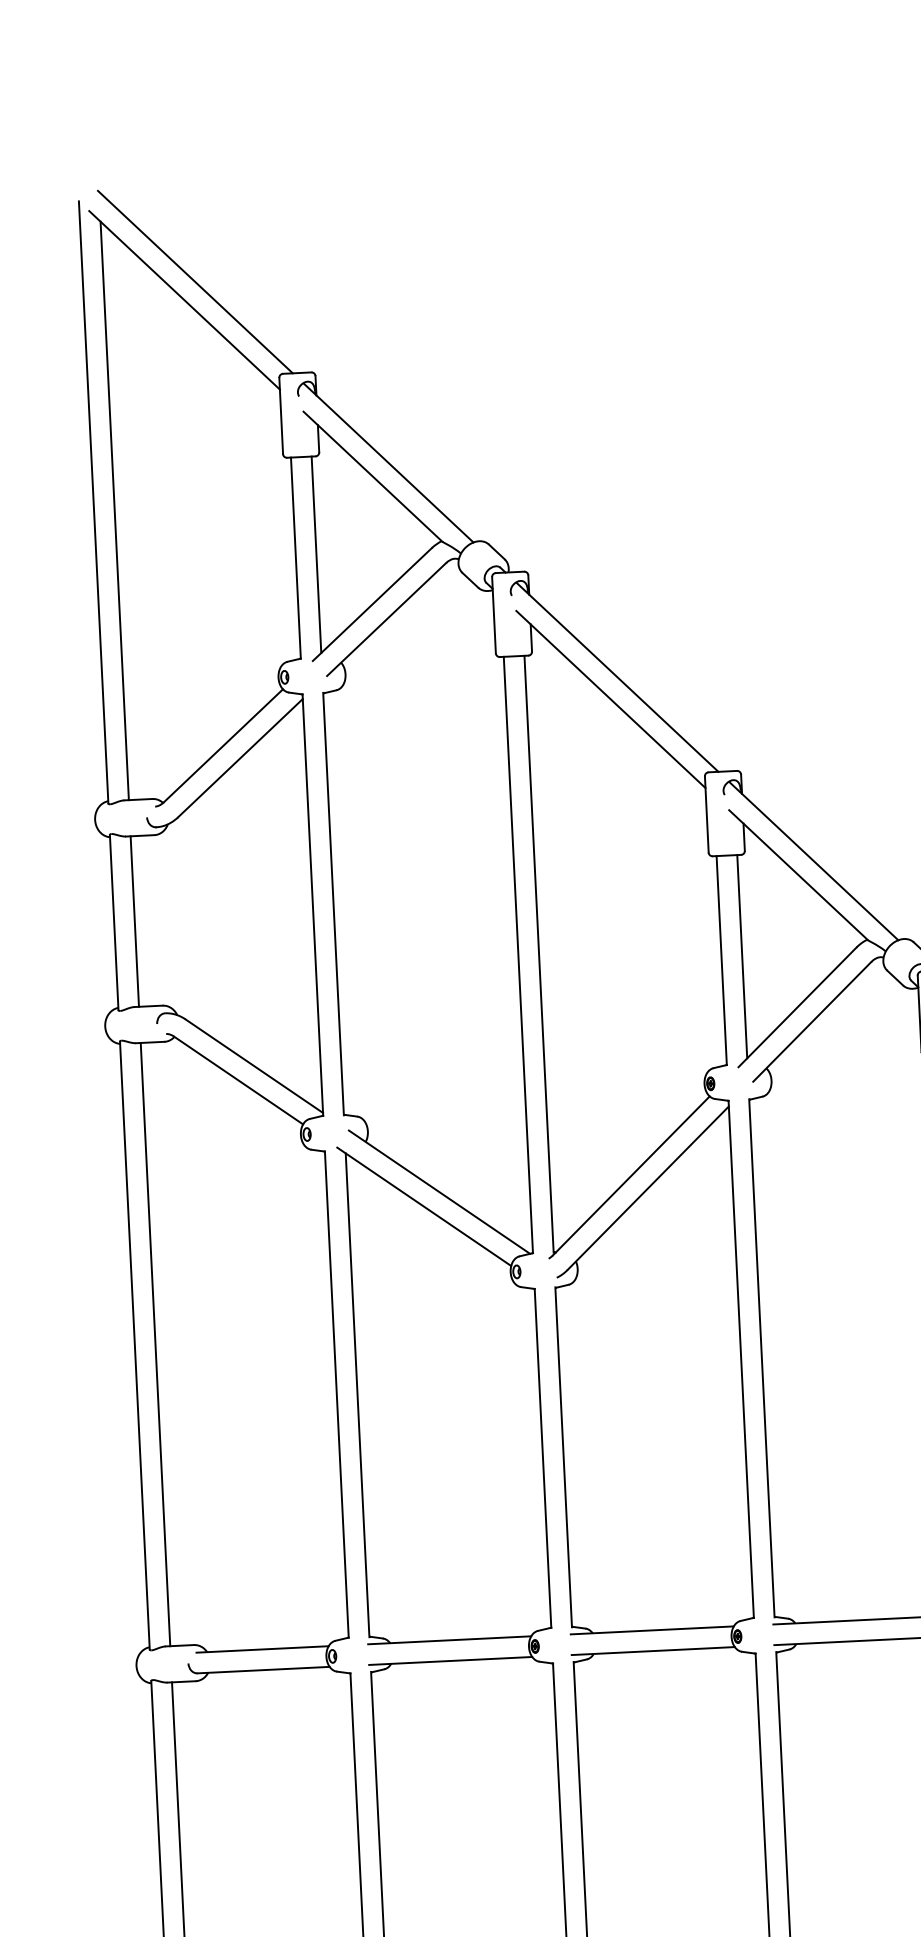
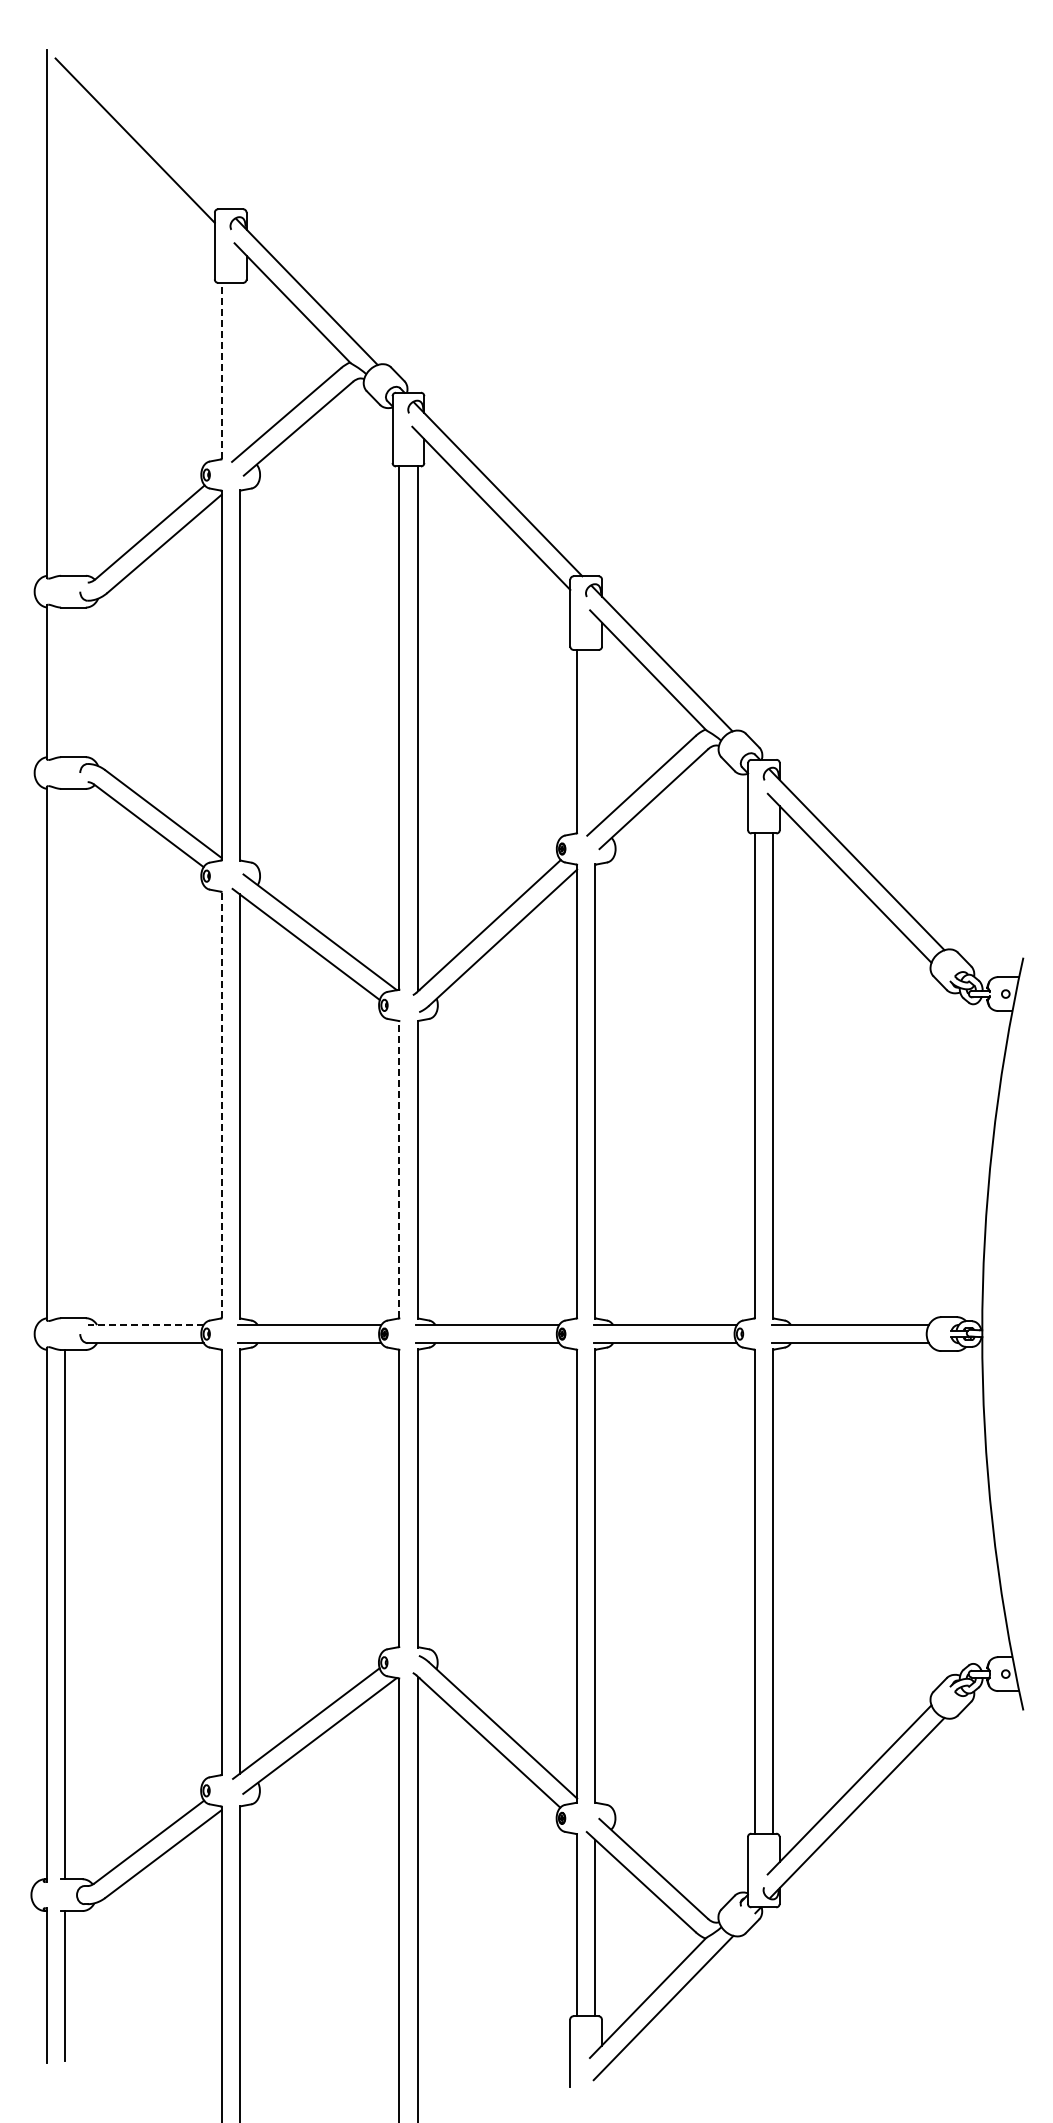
line: (195, 282) -> (145, 125), removed
line: (115, 510) -> (65, 321), removed
line: (316, 554) -> (239, 368), removed
line: (295, 557) -> (221, 370), solid -> dashed
line: (135, 921) -> (65, 682), removed
line: (742, 955) -> (595, 738), removed
line: (156, 1344) -> (65, 1053), removed
line: (336, 1393) -> (221, 1104), solid -> dashed
line: (543, 1458) -> (399, 1169), solid -> dashed
line: (262, 1650) -> (145, 1325), solid -> dashed

